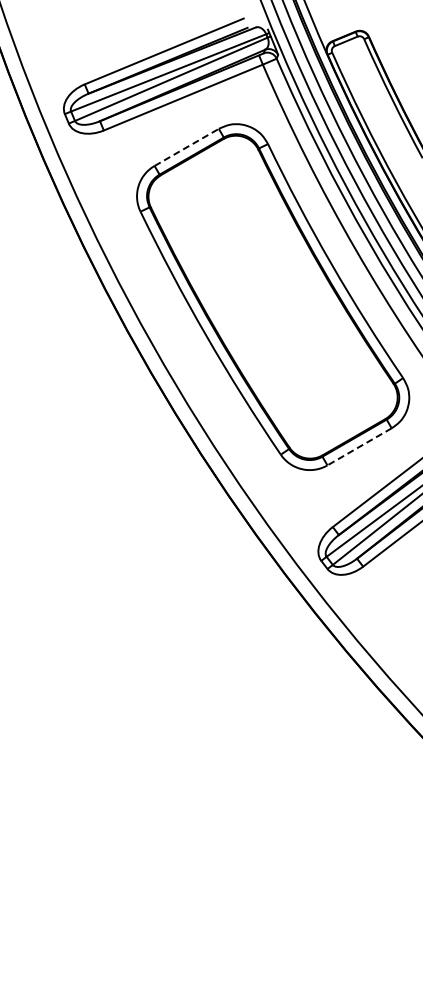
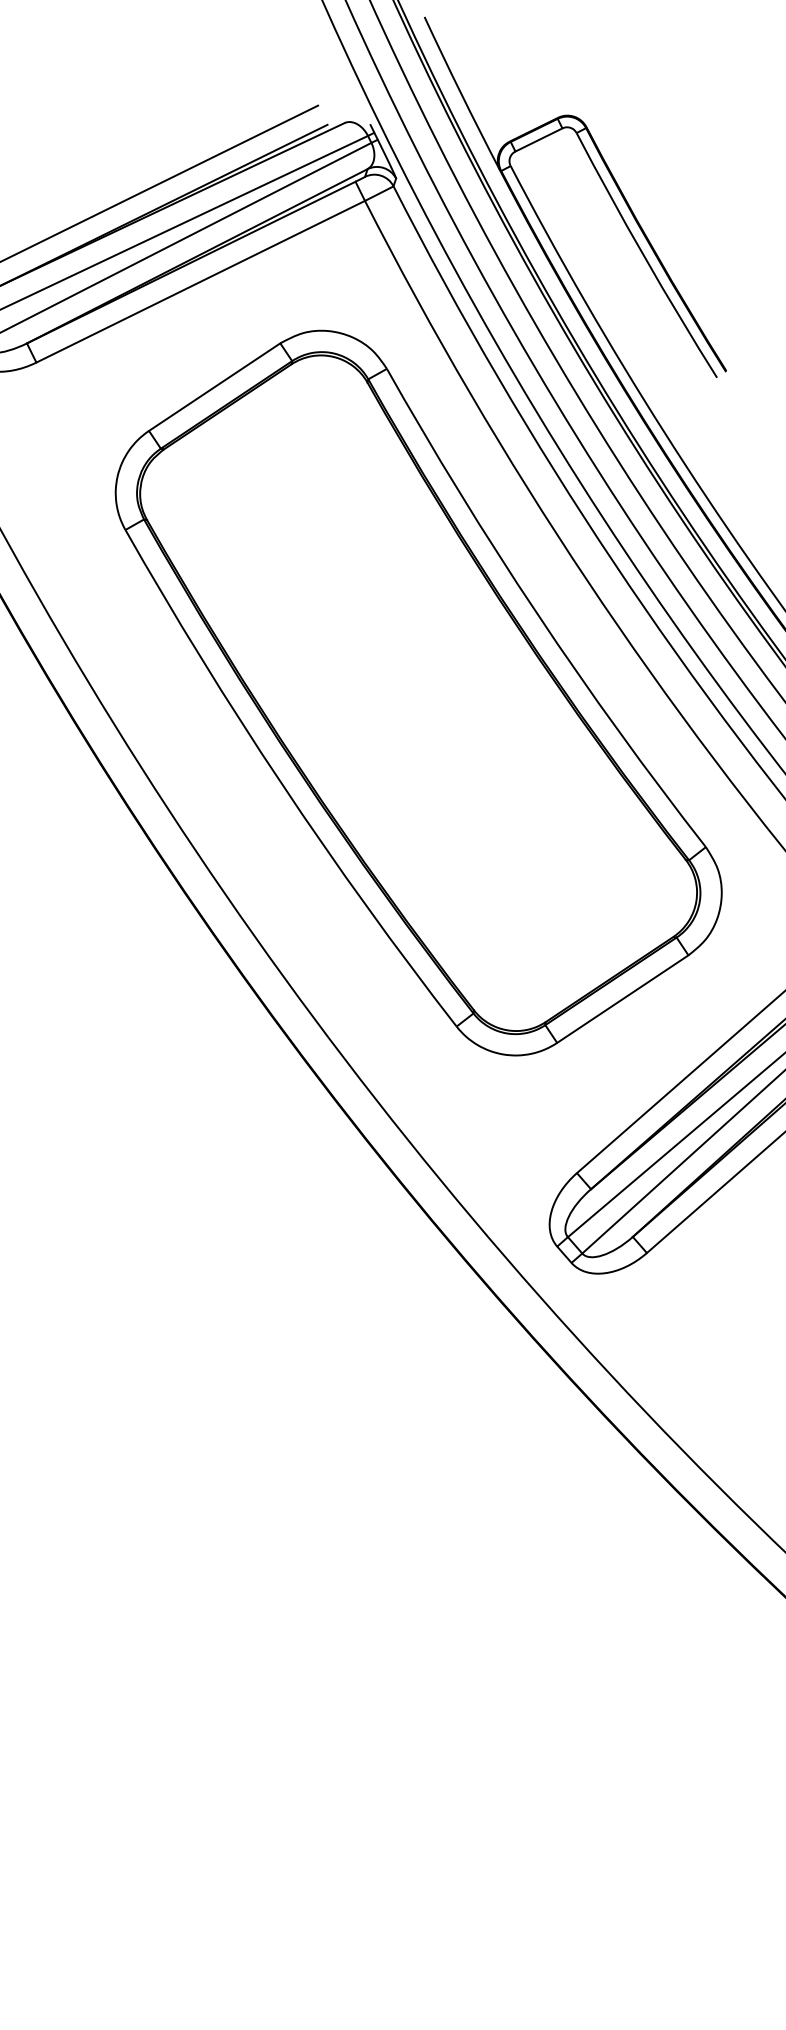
line: (187, 147) -> (216, 387), dashed -> solid
line: (359, 447) -> (622, 1000), dashed -> solid

